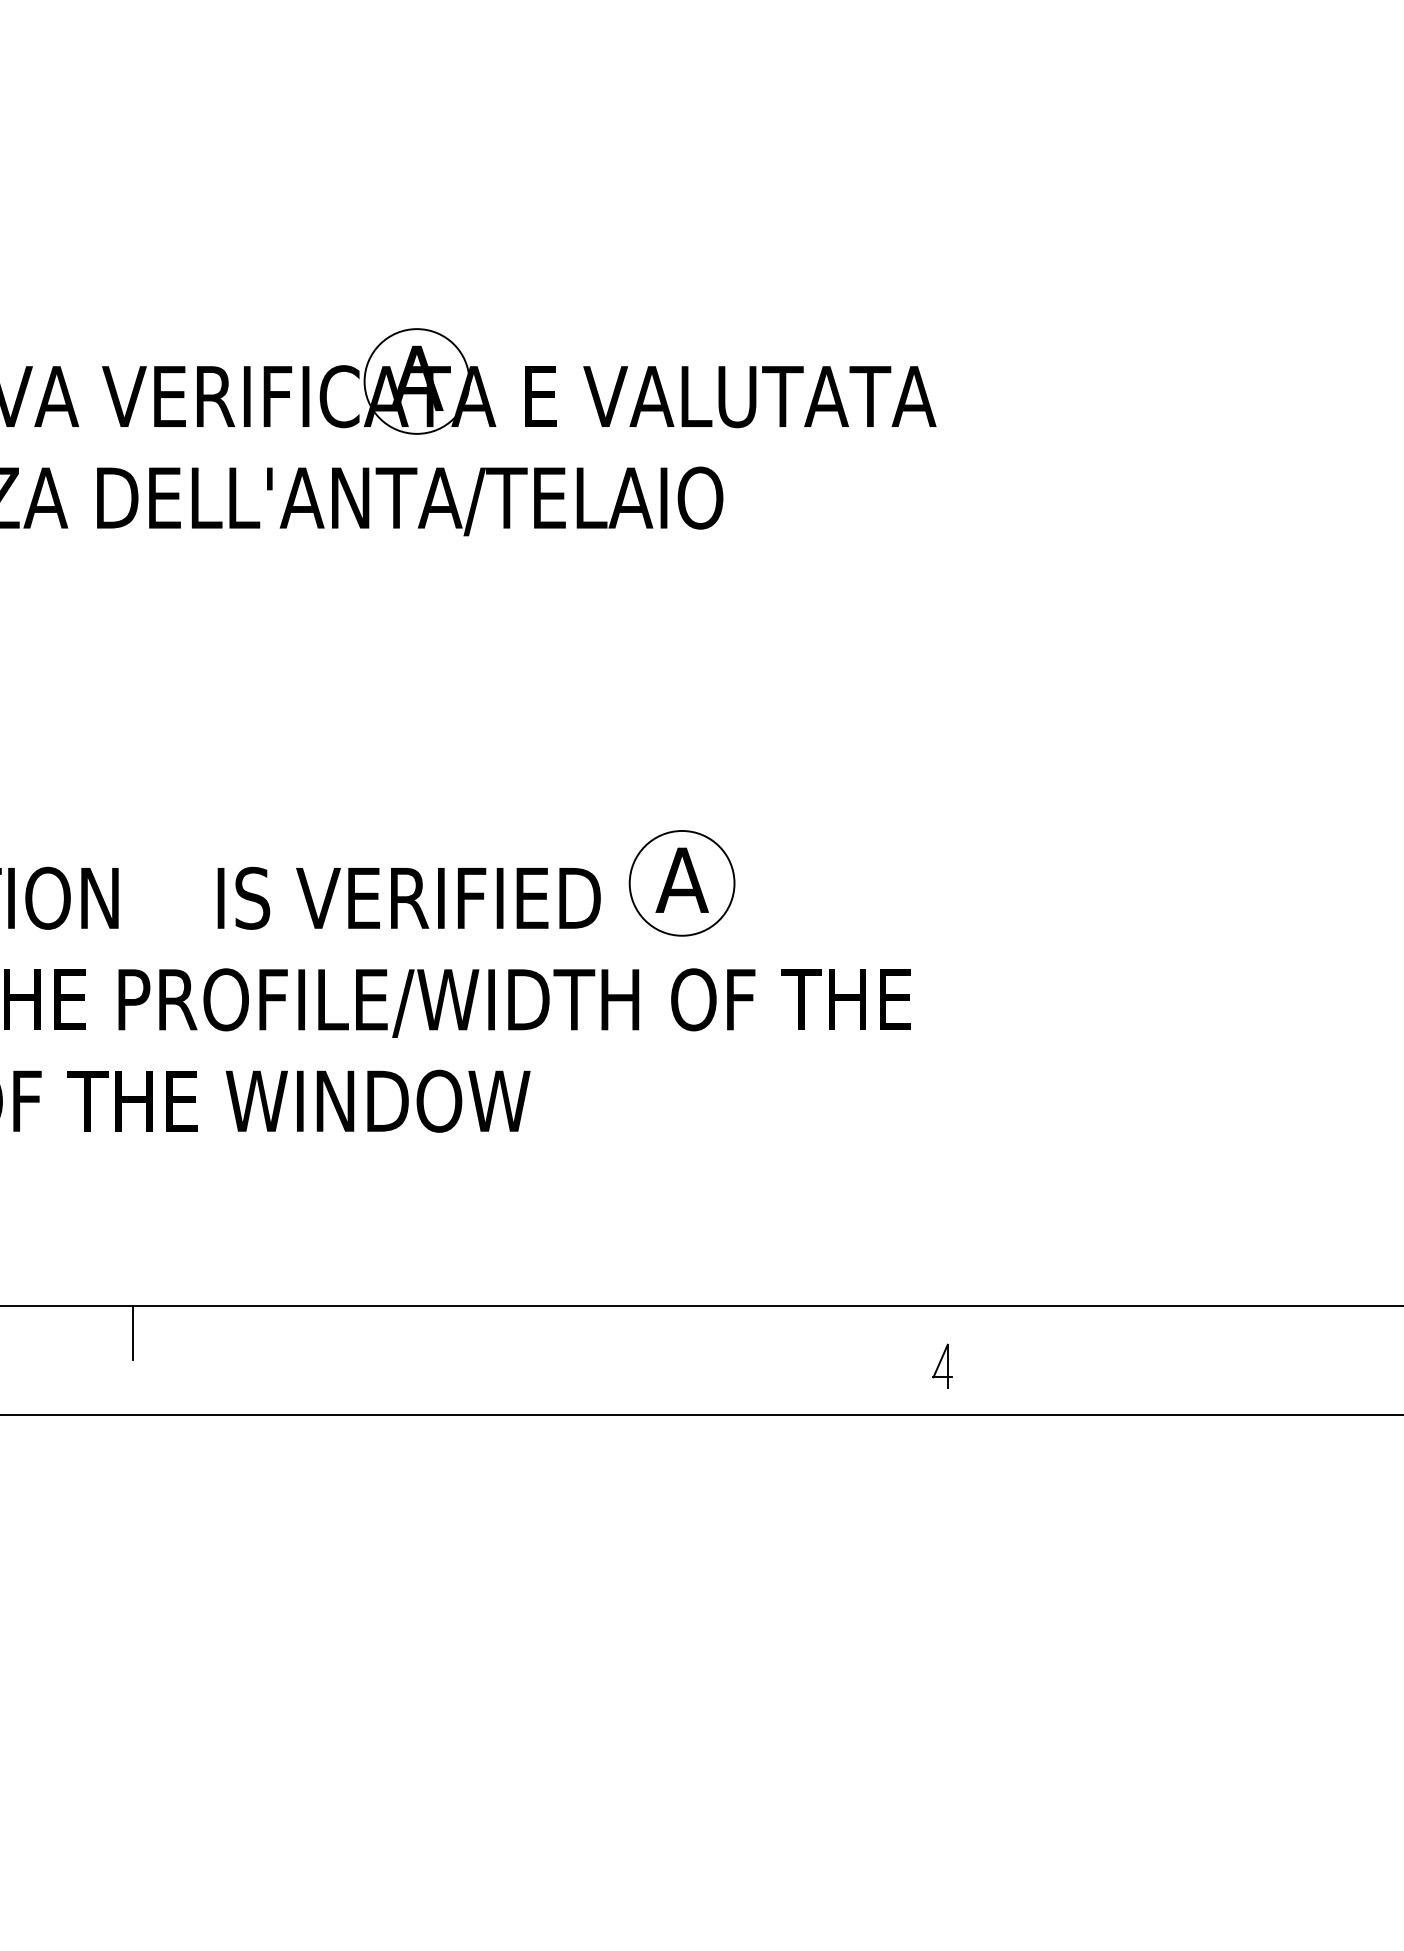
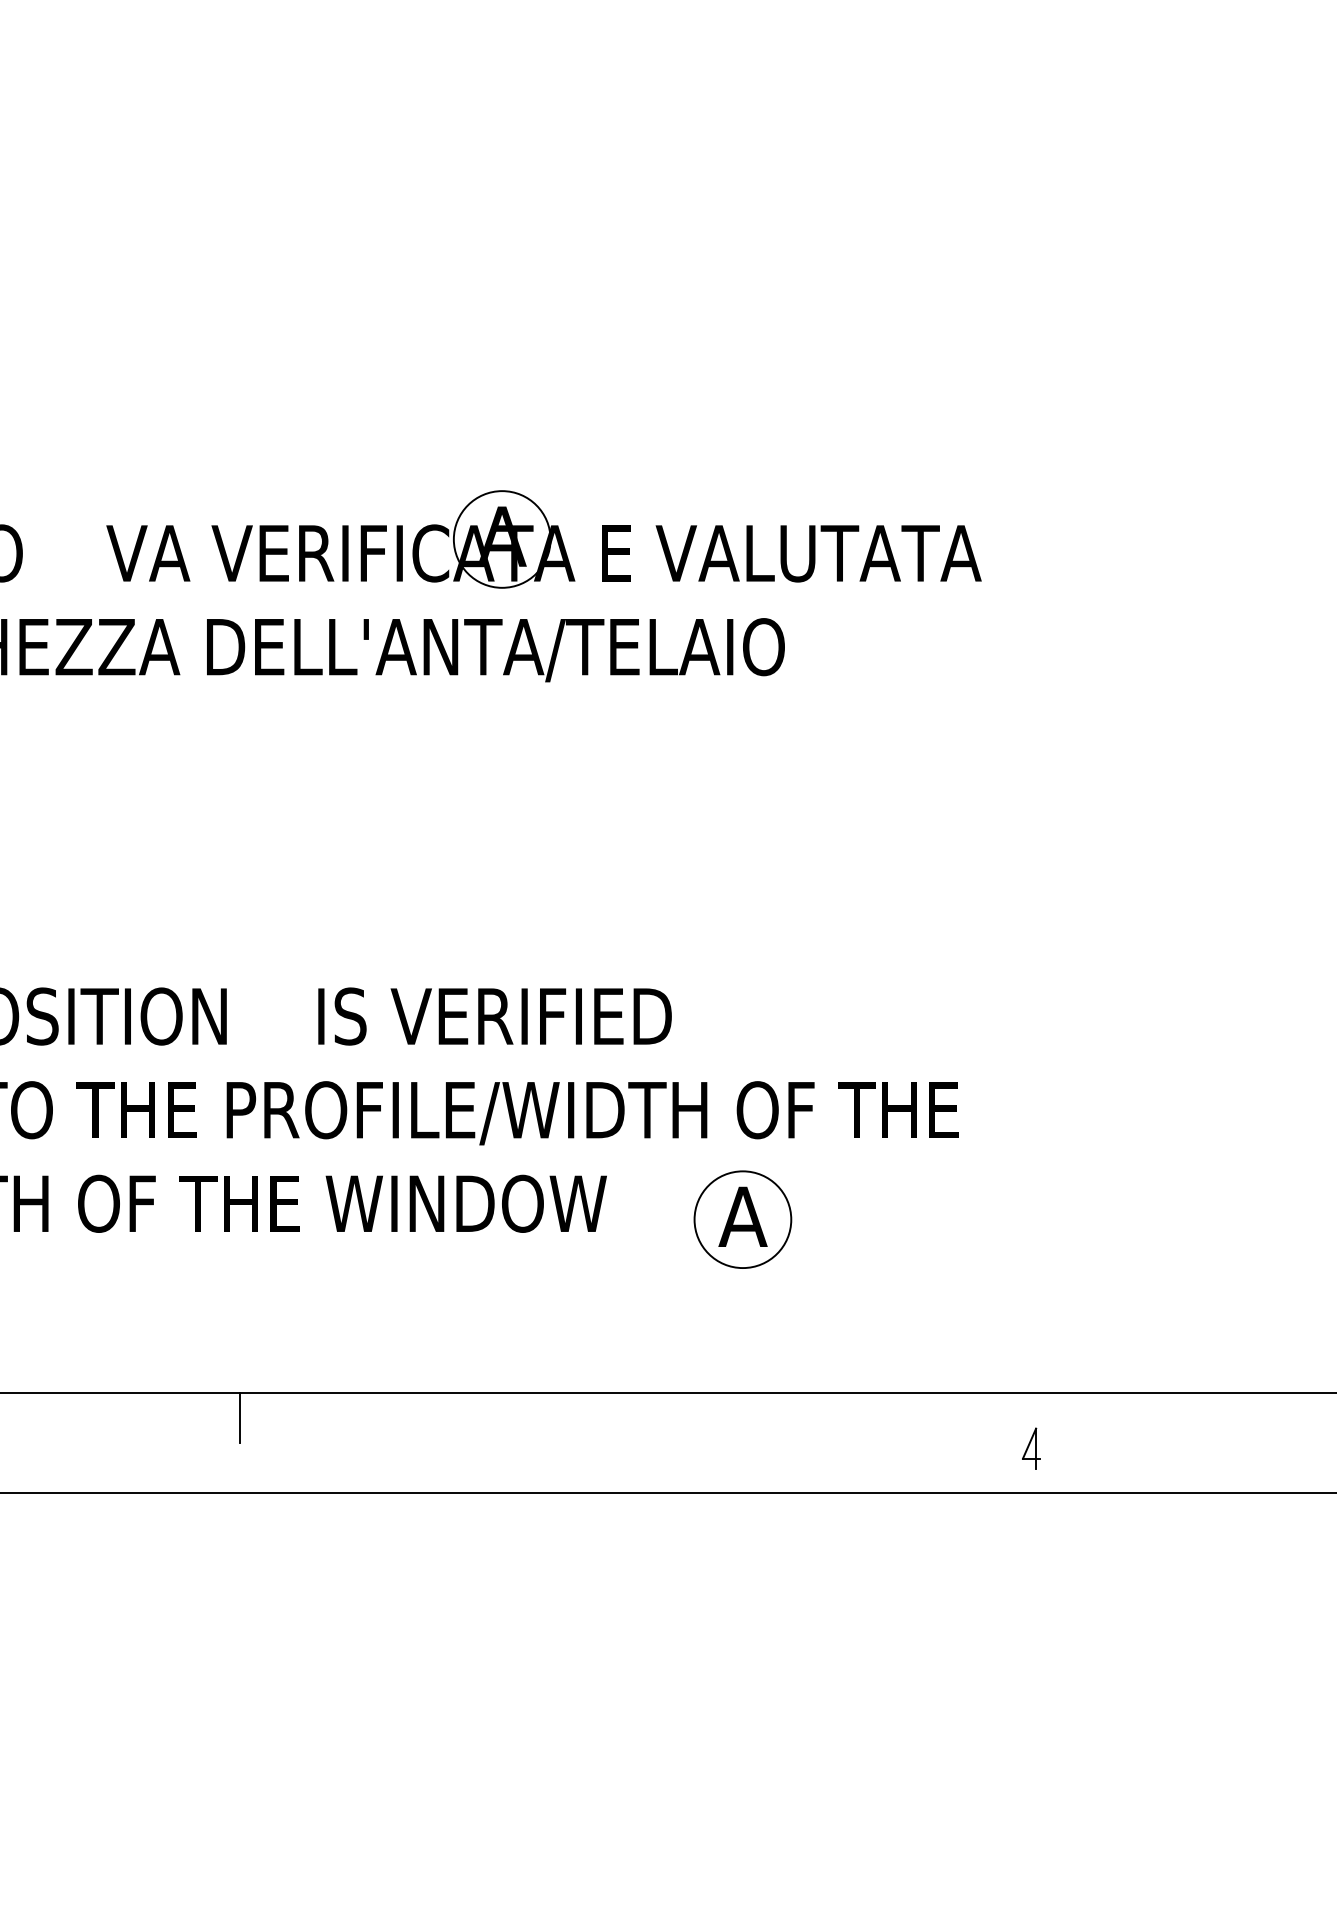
part: (681, 883) -> (742, 1219), moved
part: (942, 1366) -> (1031, 1448), moved

